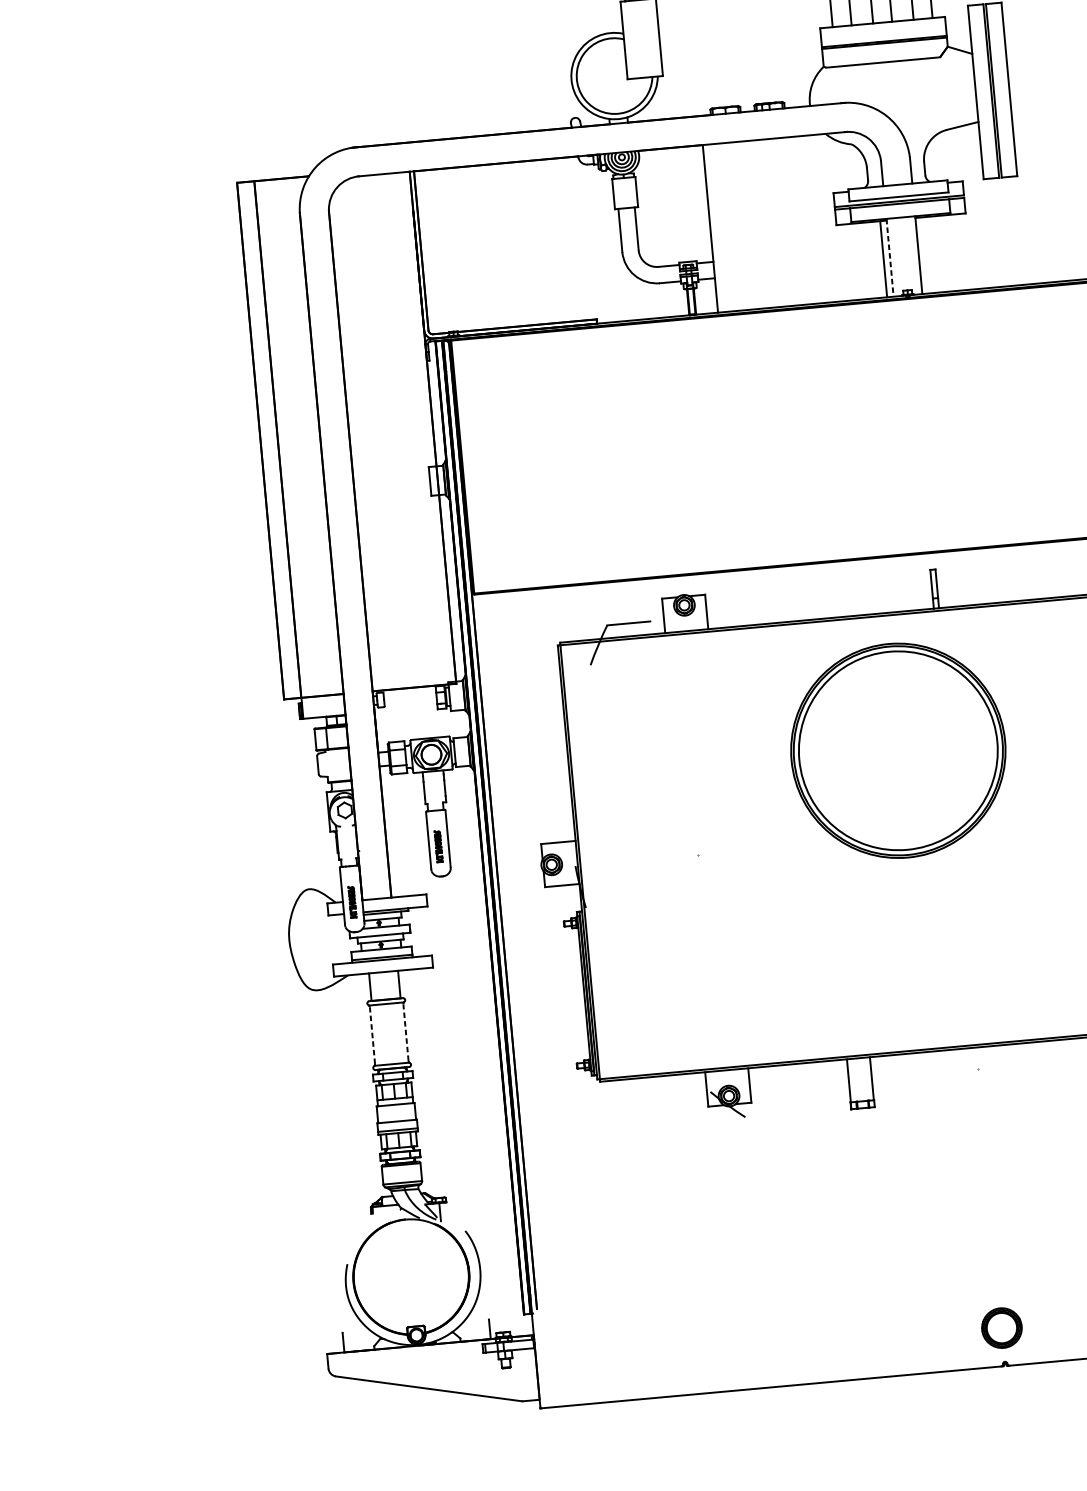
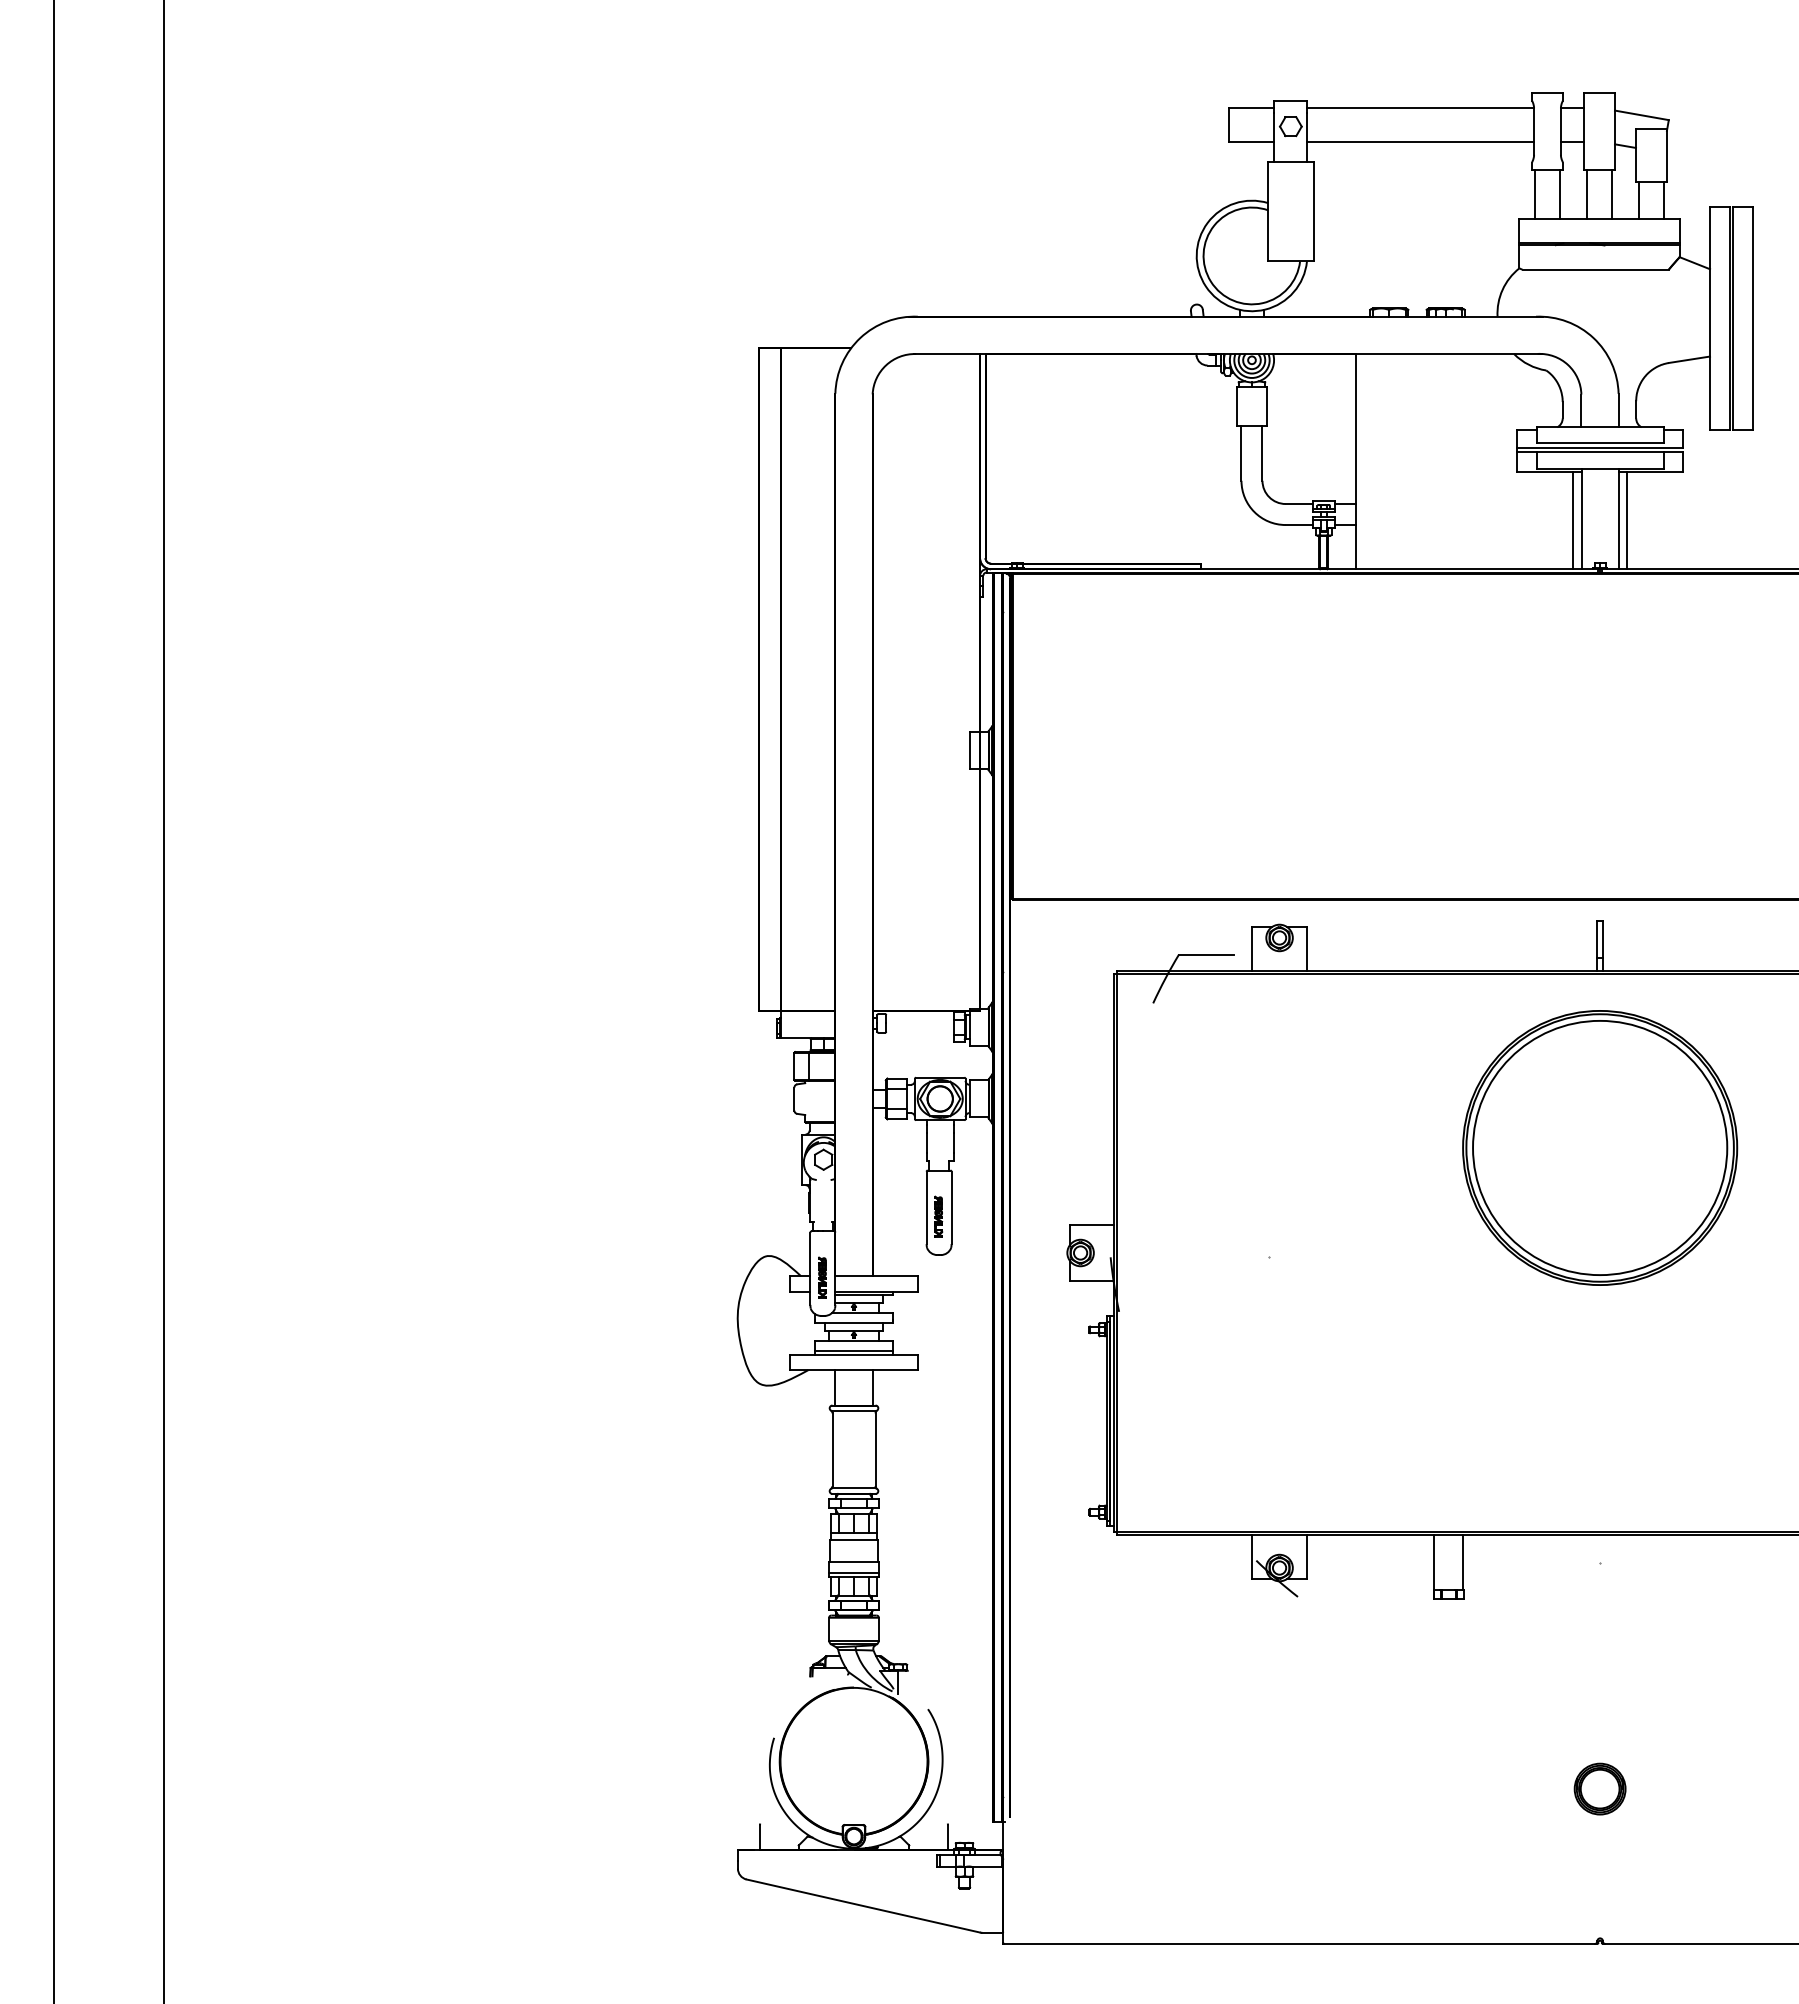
line: (925, 255) -> (1626, 520), added
line: (889, 258) -> (1581, 519), dashed -> solid
part: (898, 750) -> (1600, 1147), moved
line: (405, 1032) -> (875, 1449), dashed -> solid
line: (372, 1035) -> (832, 1449), dashed -> solid
part: (1001, 1327) -> (1599, 1788), moved

